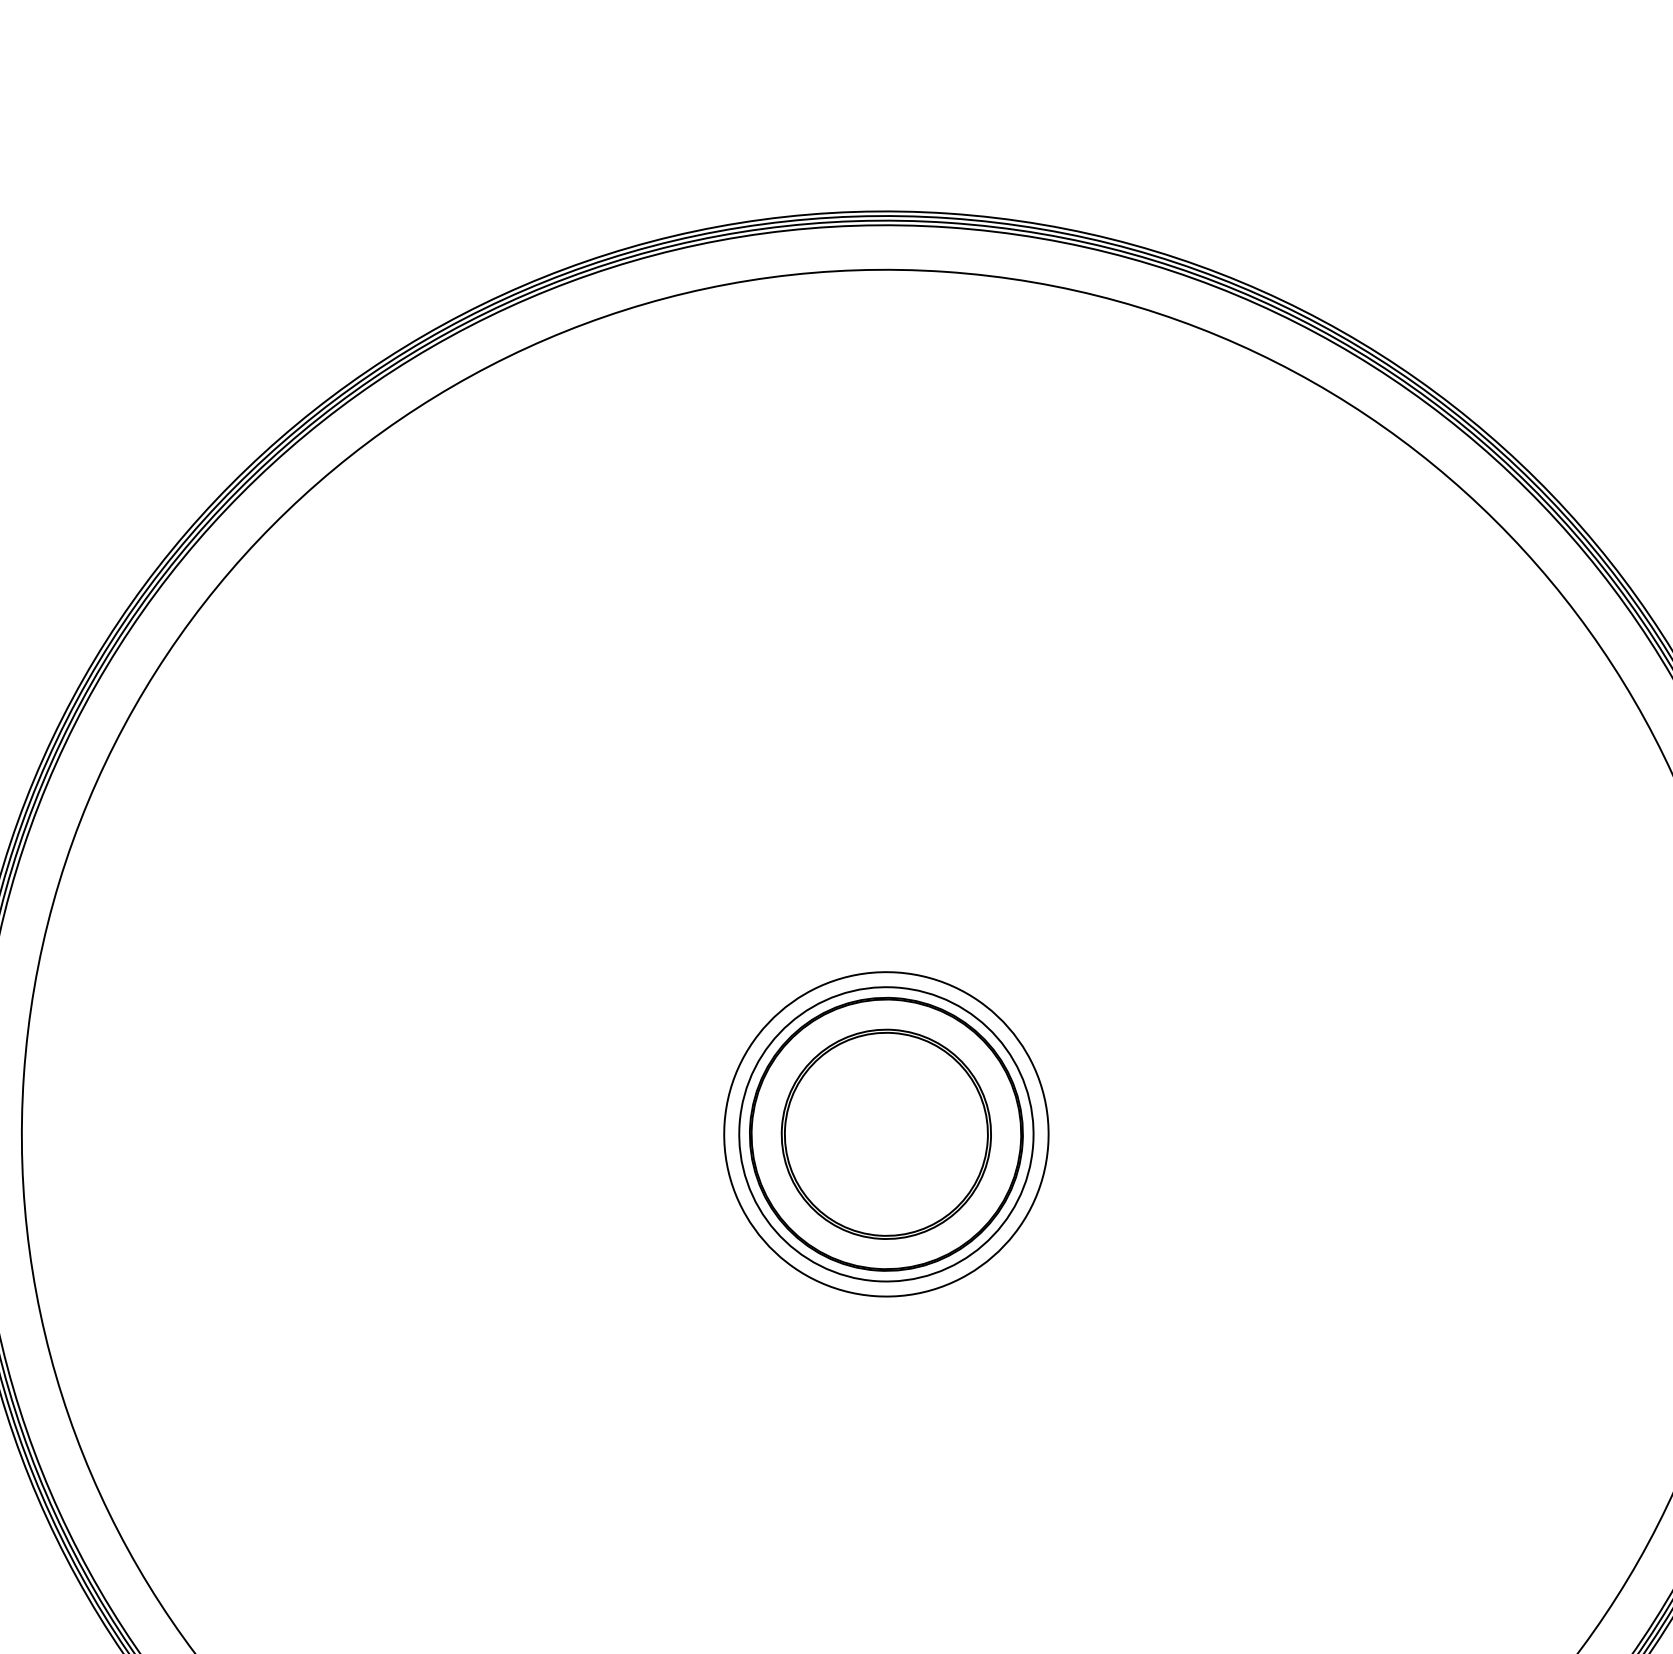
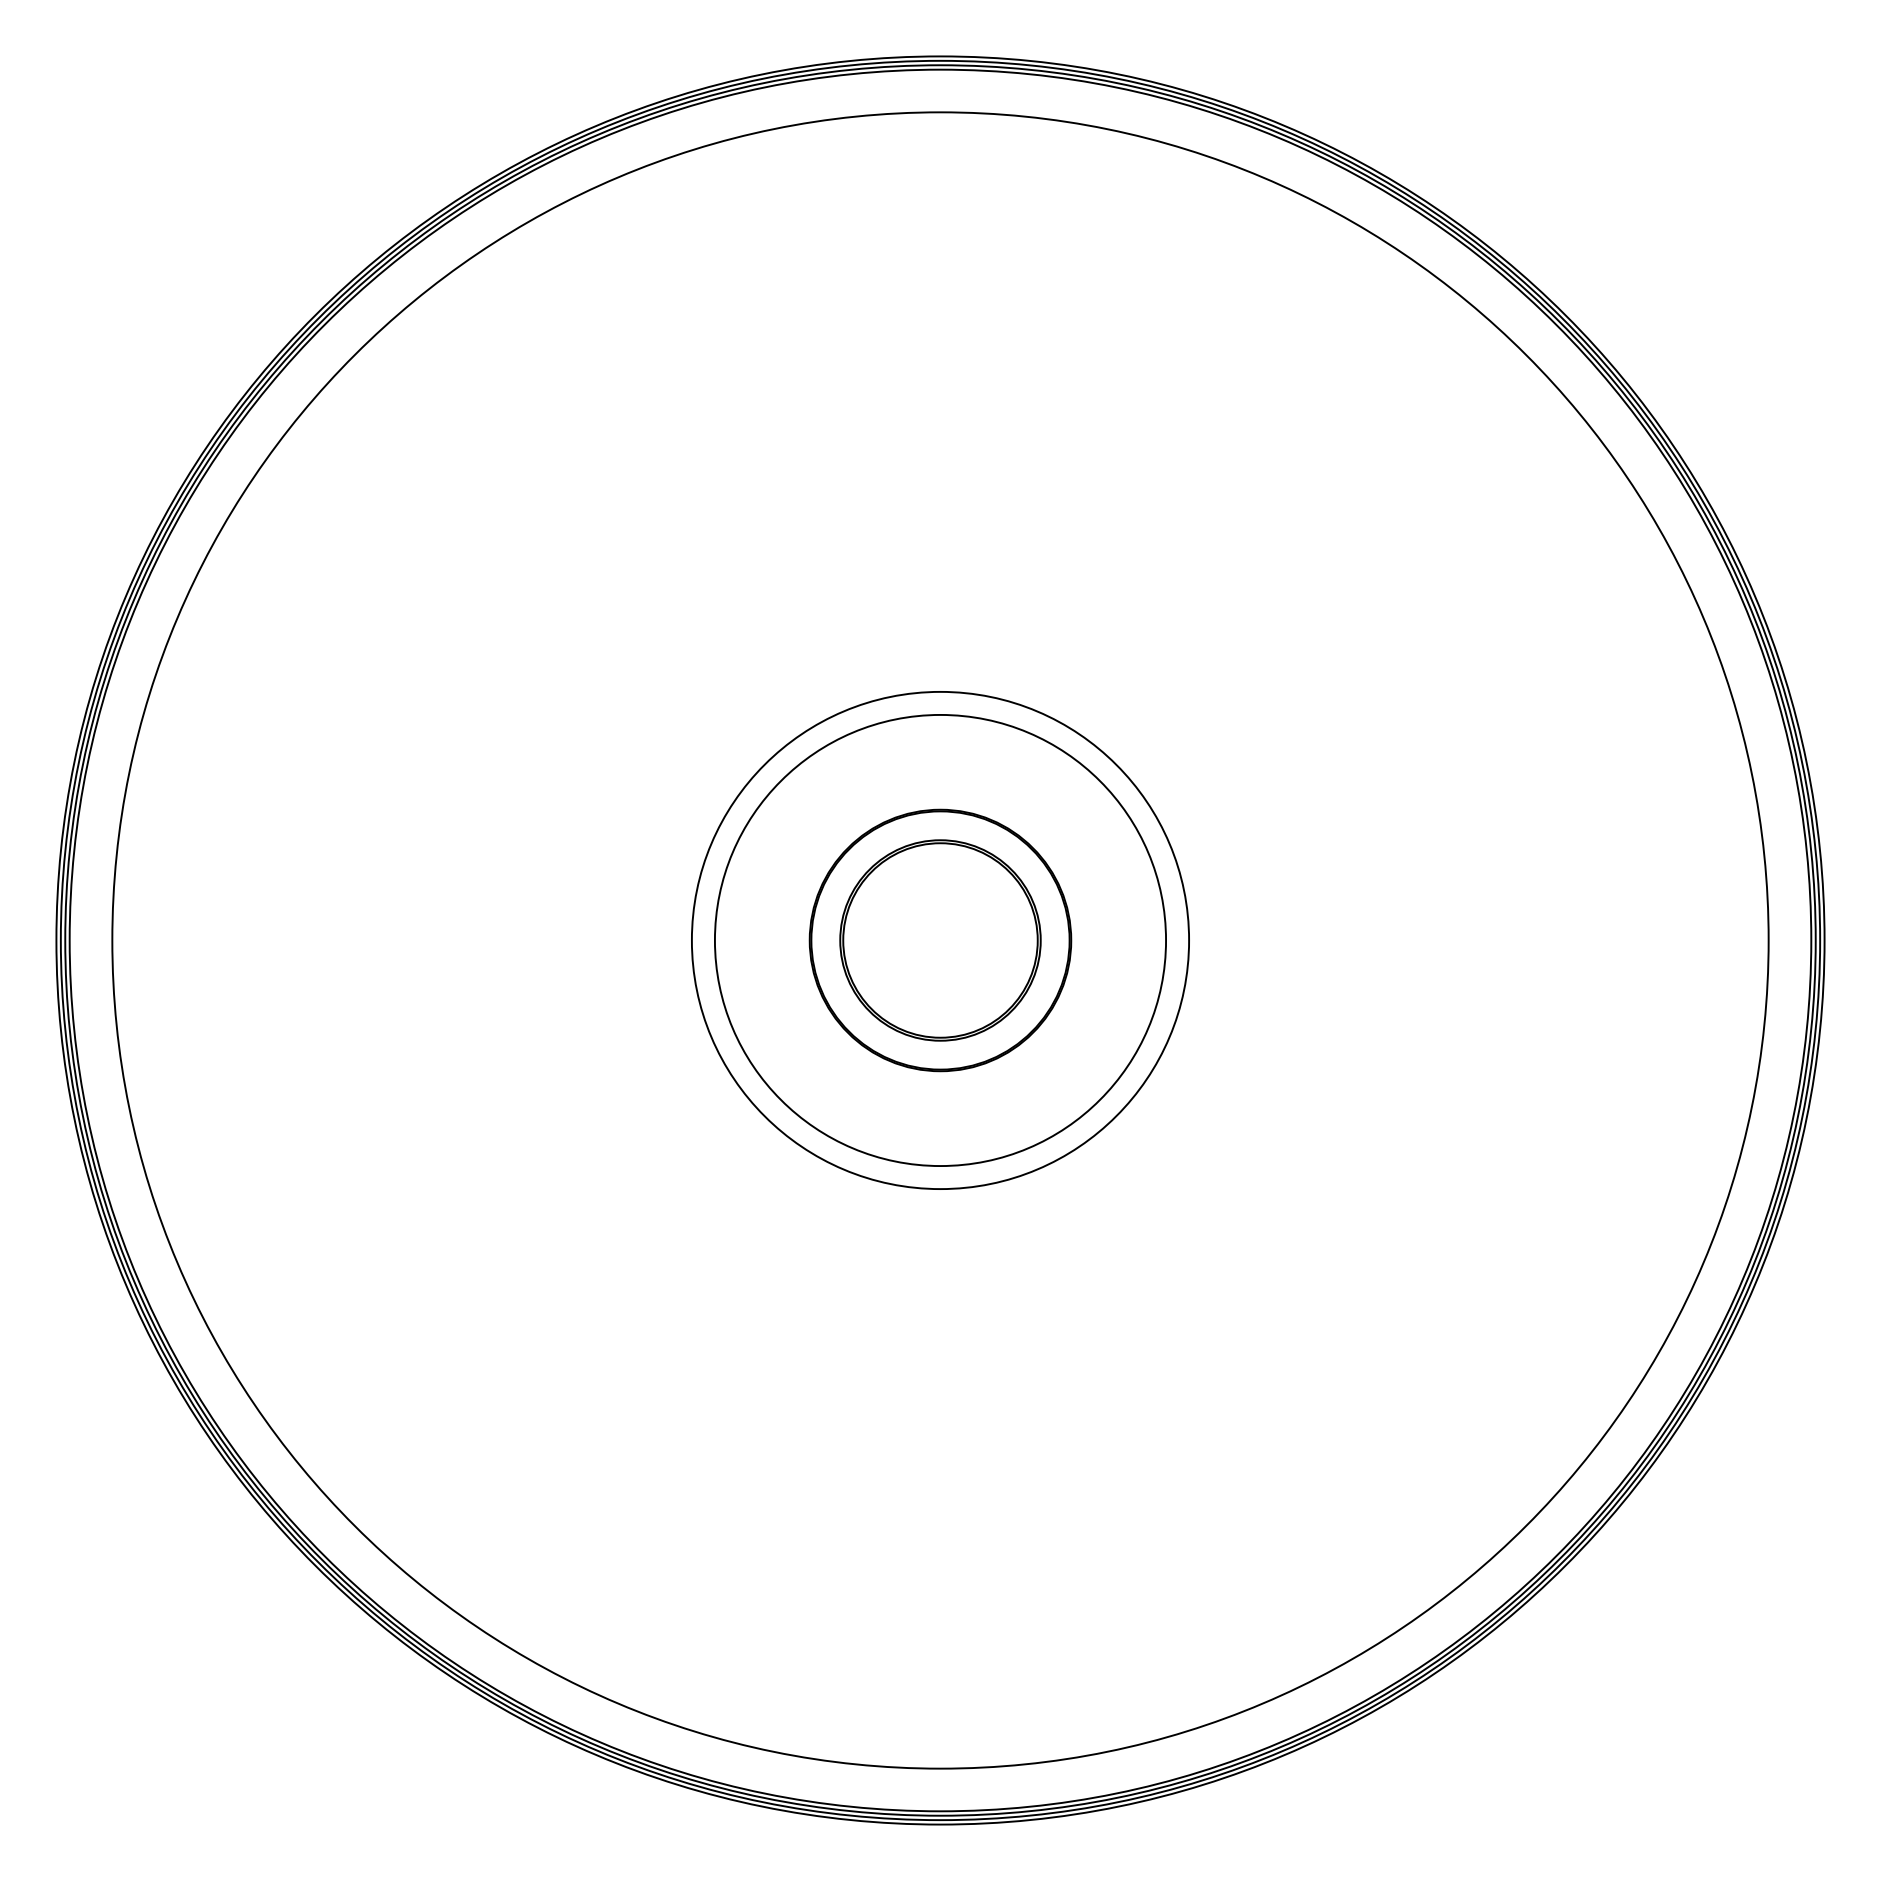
circle: (886, 1134) -> (940, 940), size x1.6
circle: (886, 1134) -> (940, 940), size x1.6

